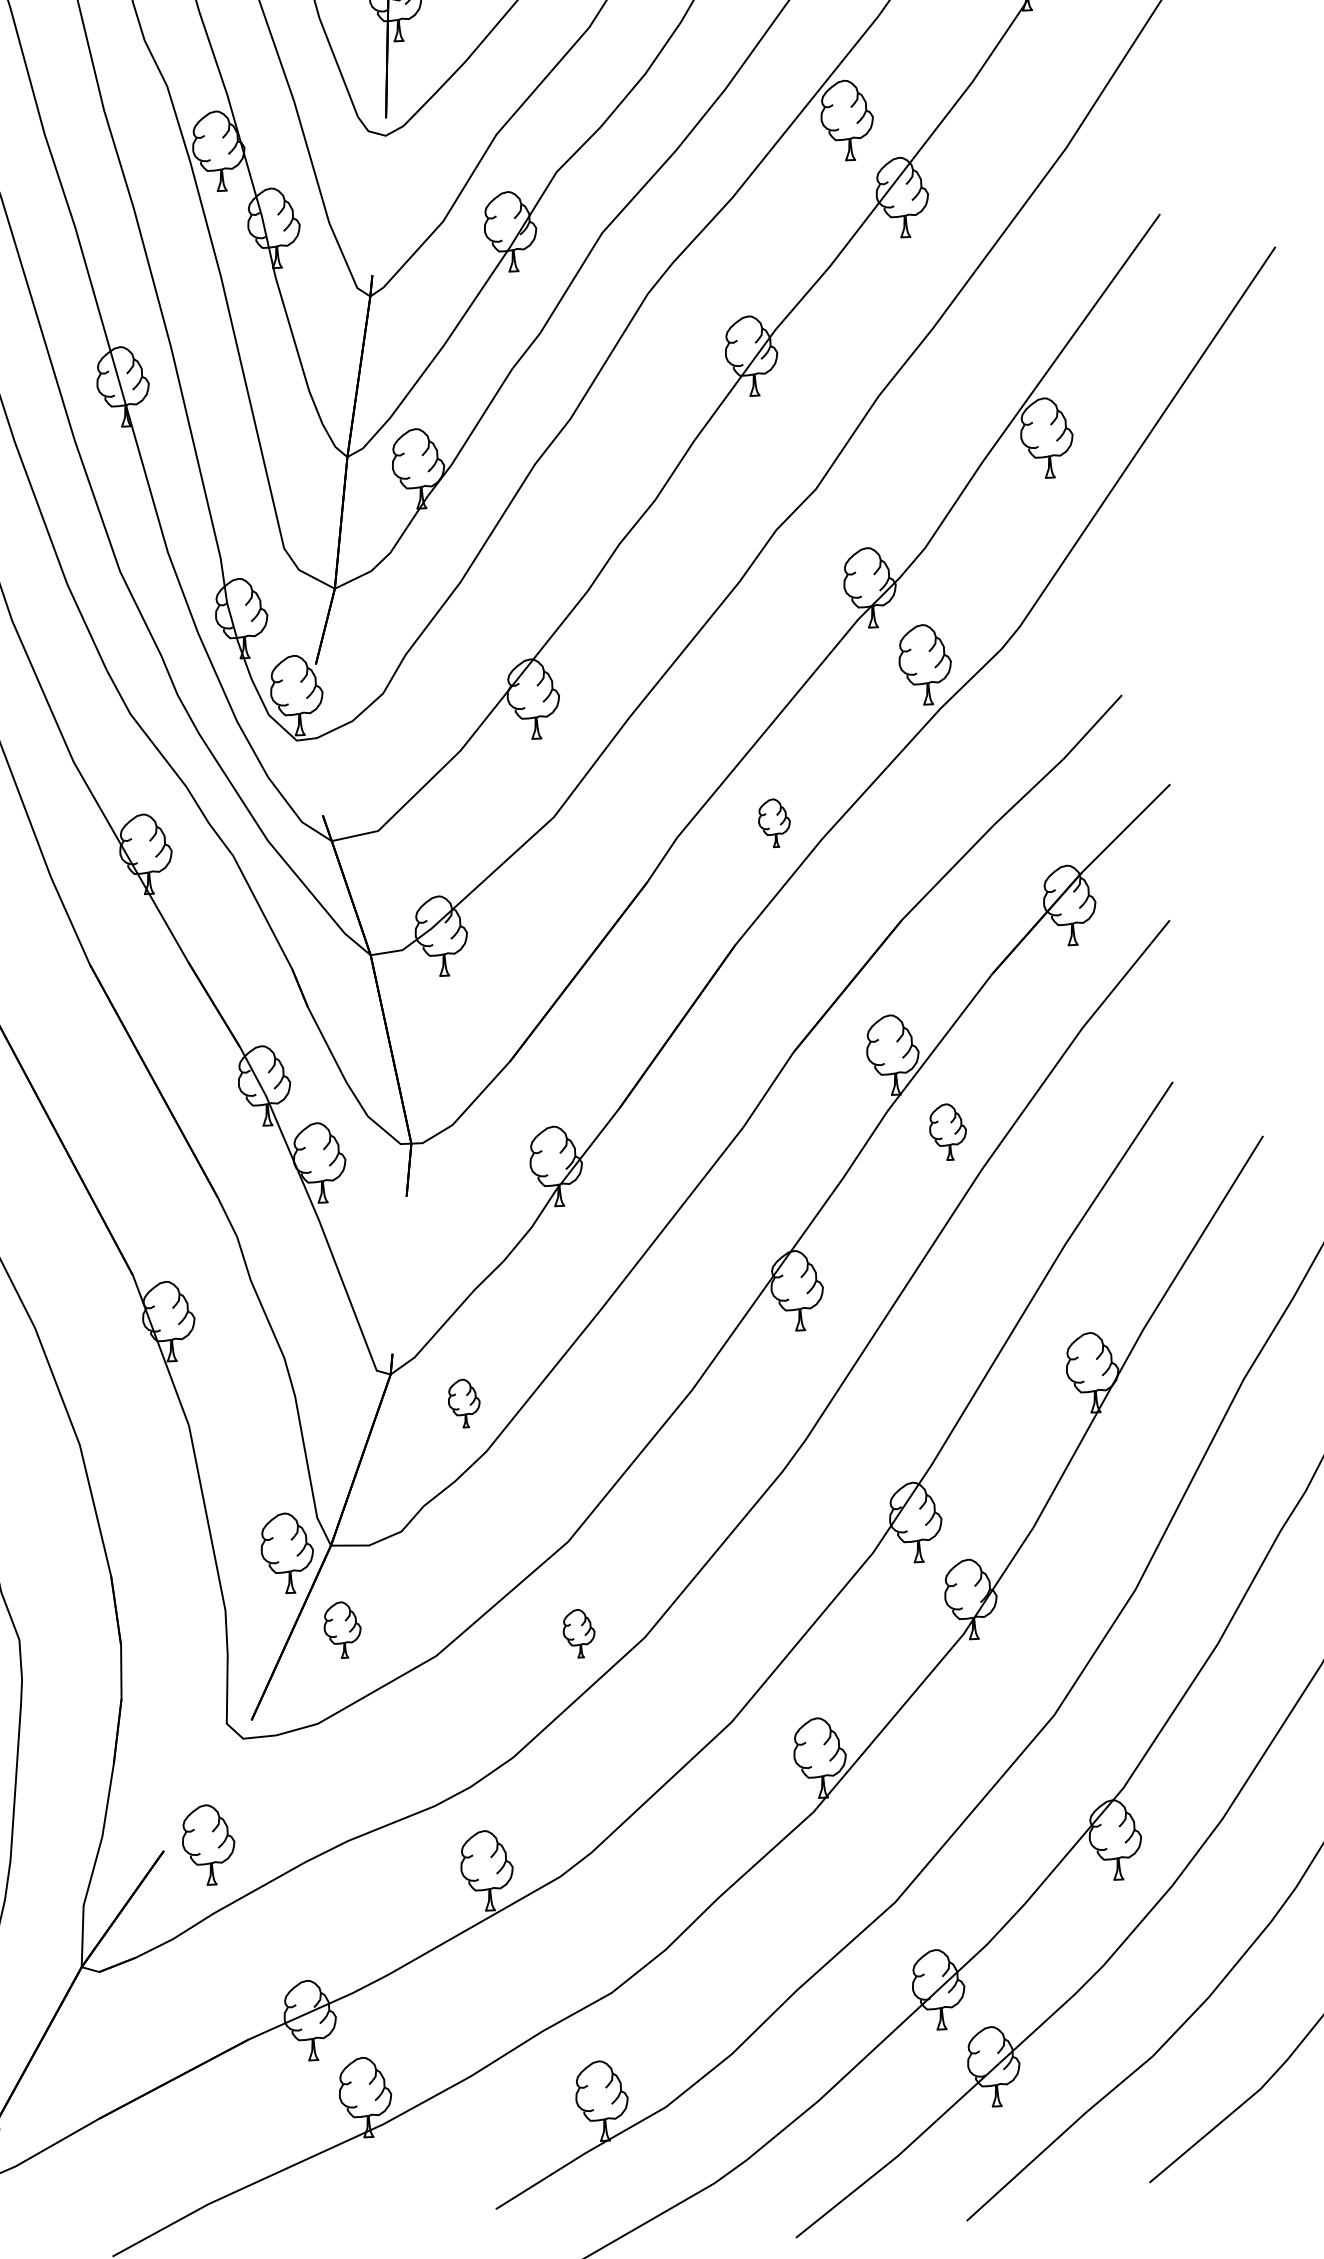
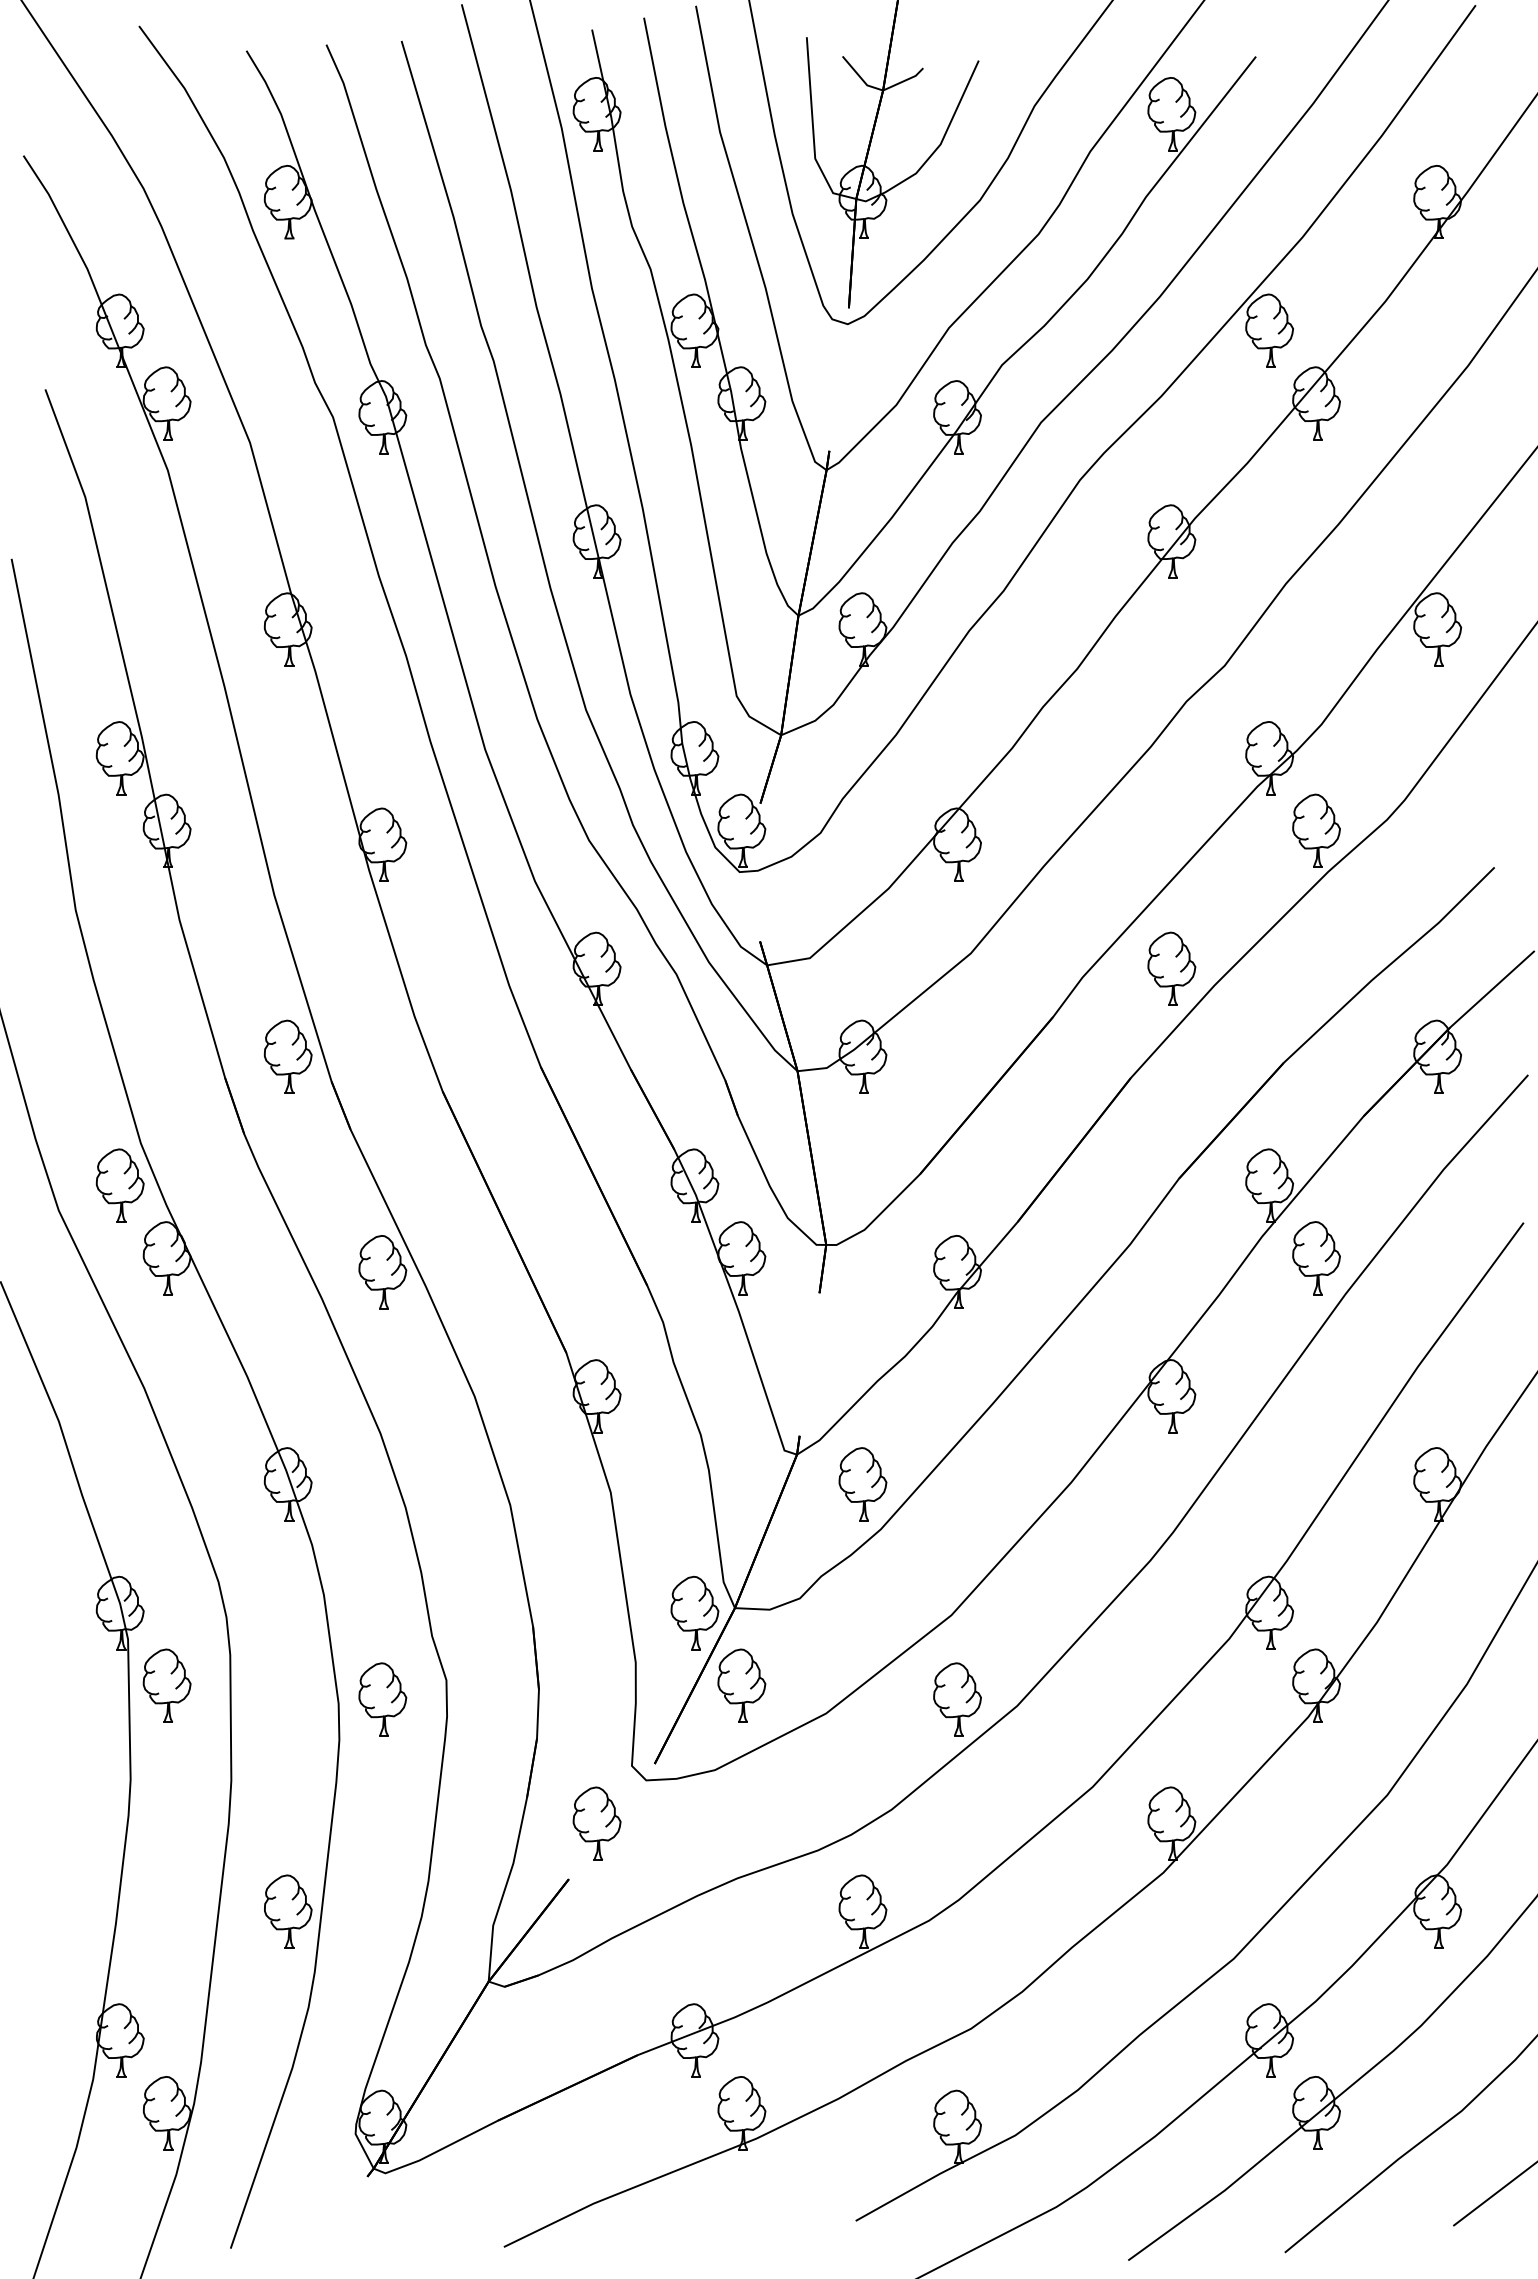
part: (774, 822) -> (1171, 968), size x1.67
part: (948, 1132) -> (1316, 1258), size x1.43
part: (463, 1403) -> (862, 1484), size x1.67
part: (342, 1629) -> (741, 1685), size x1.43
part: (579, 1633) -> (957, 1699), size x1.67
part: (208, 1844) -> (596, 1823), moved

